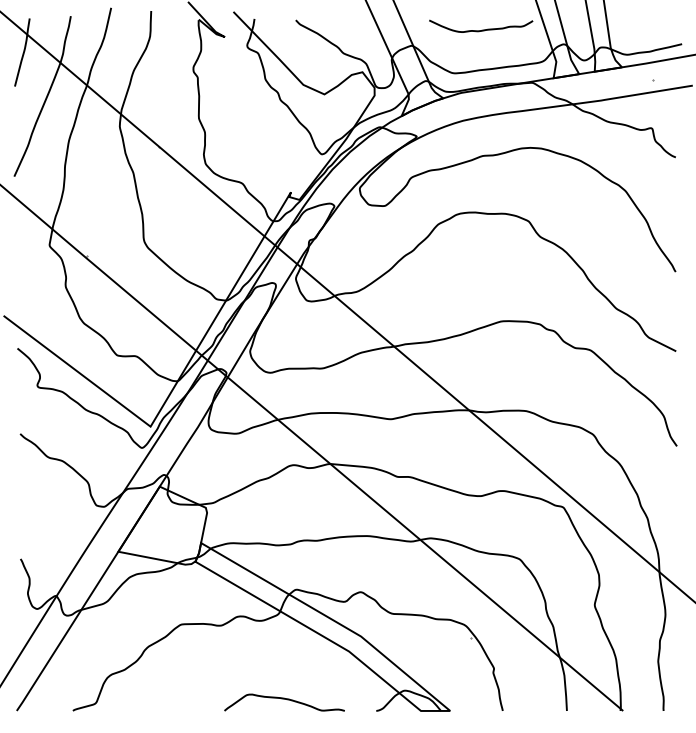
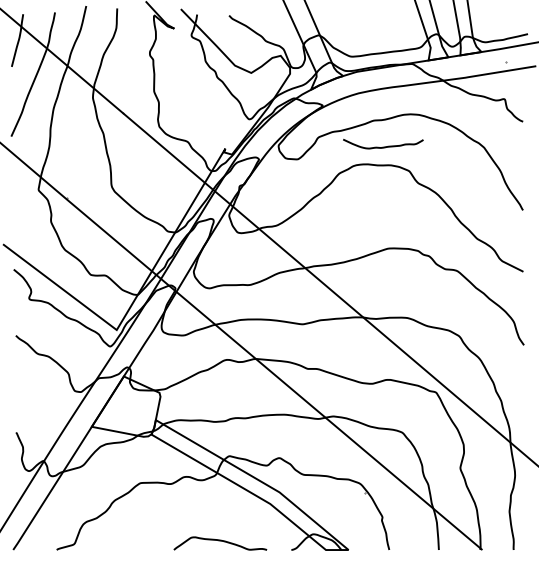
curve: (482, 29) -> (384, 146), moved

